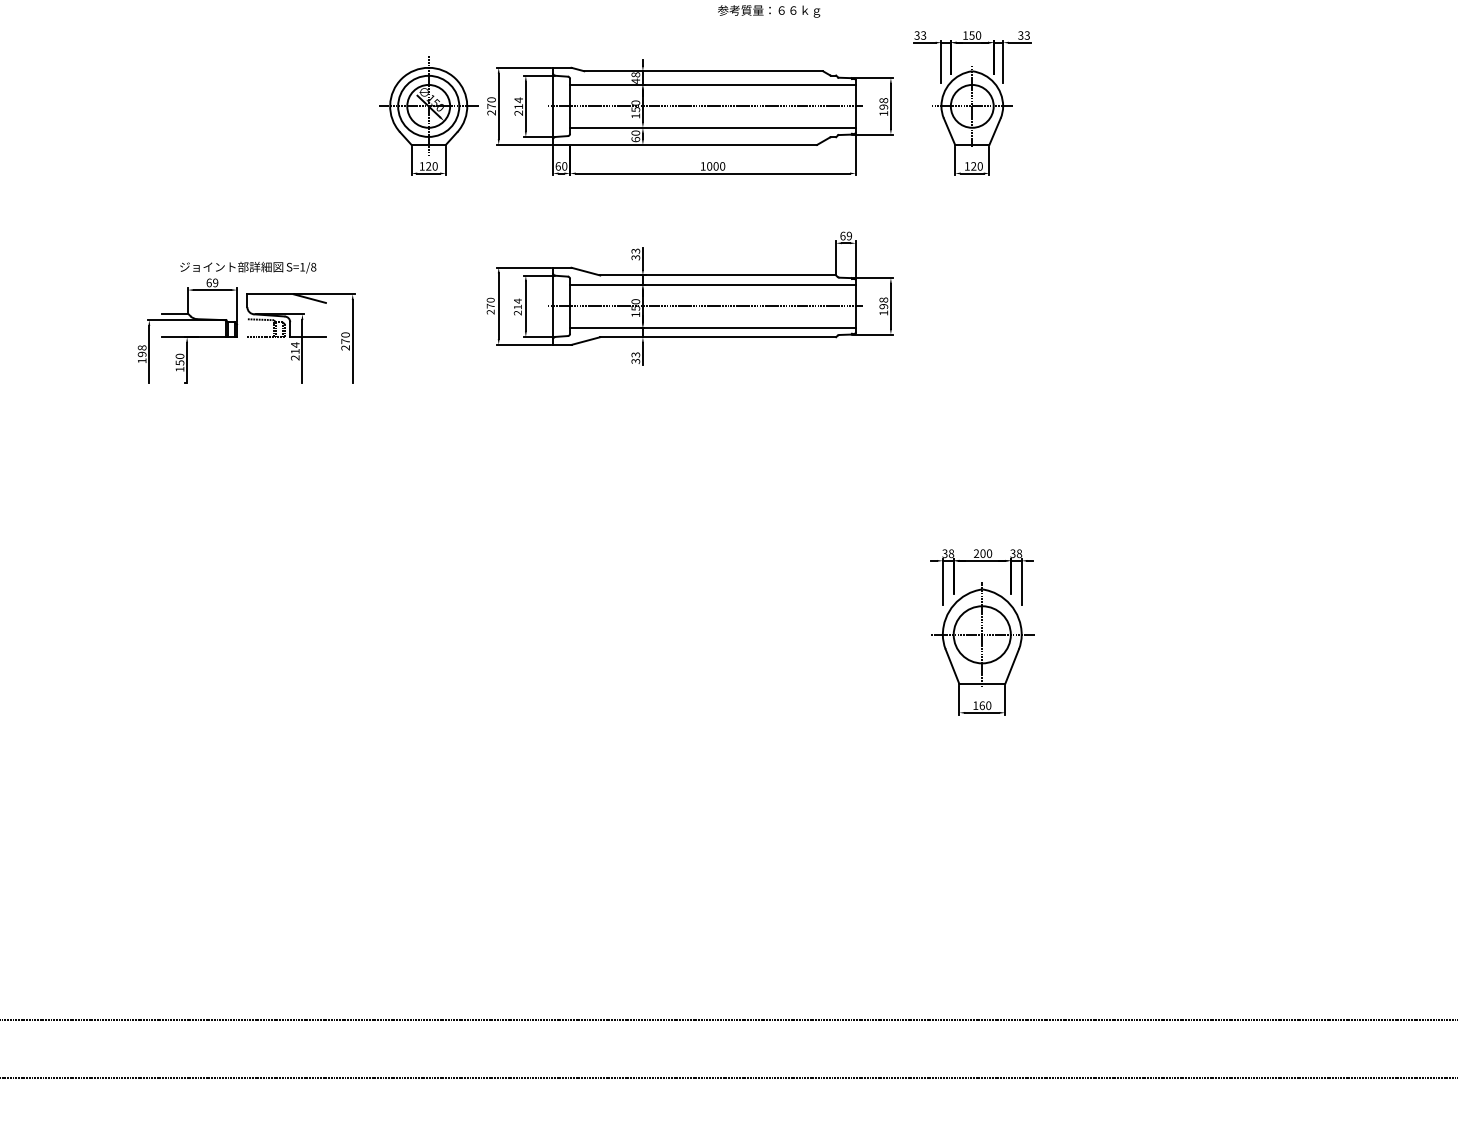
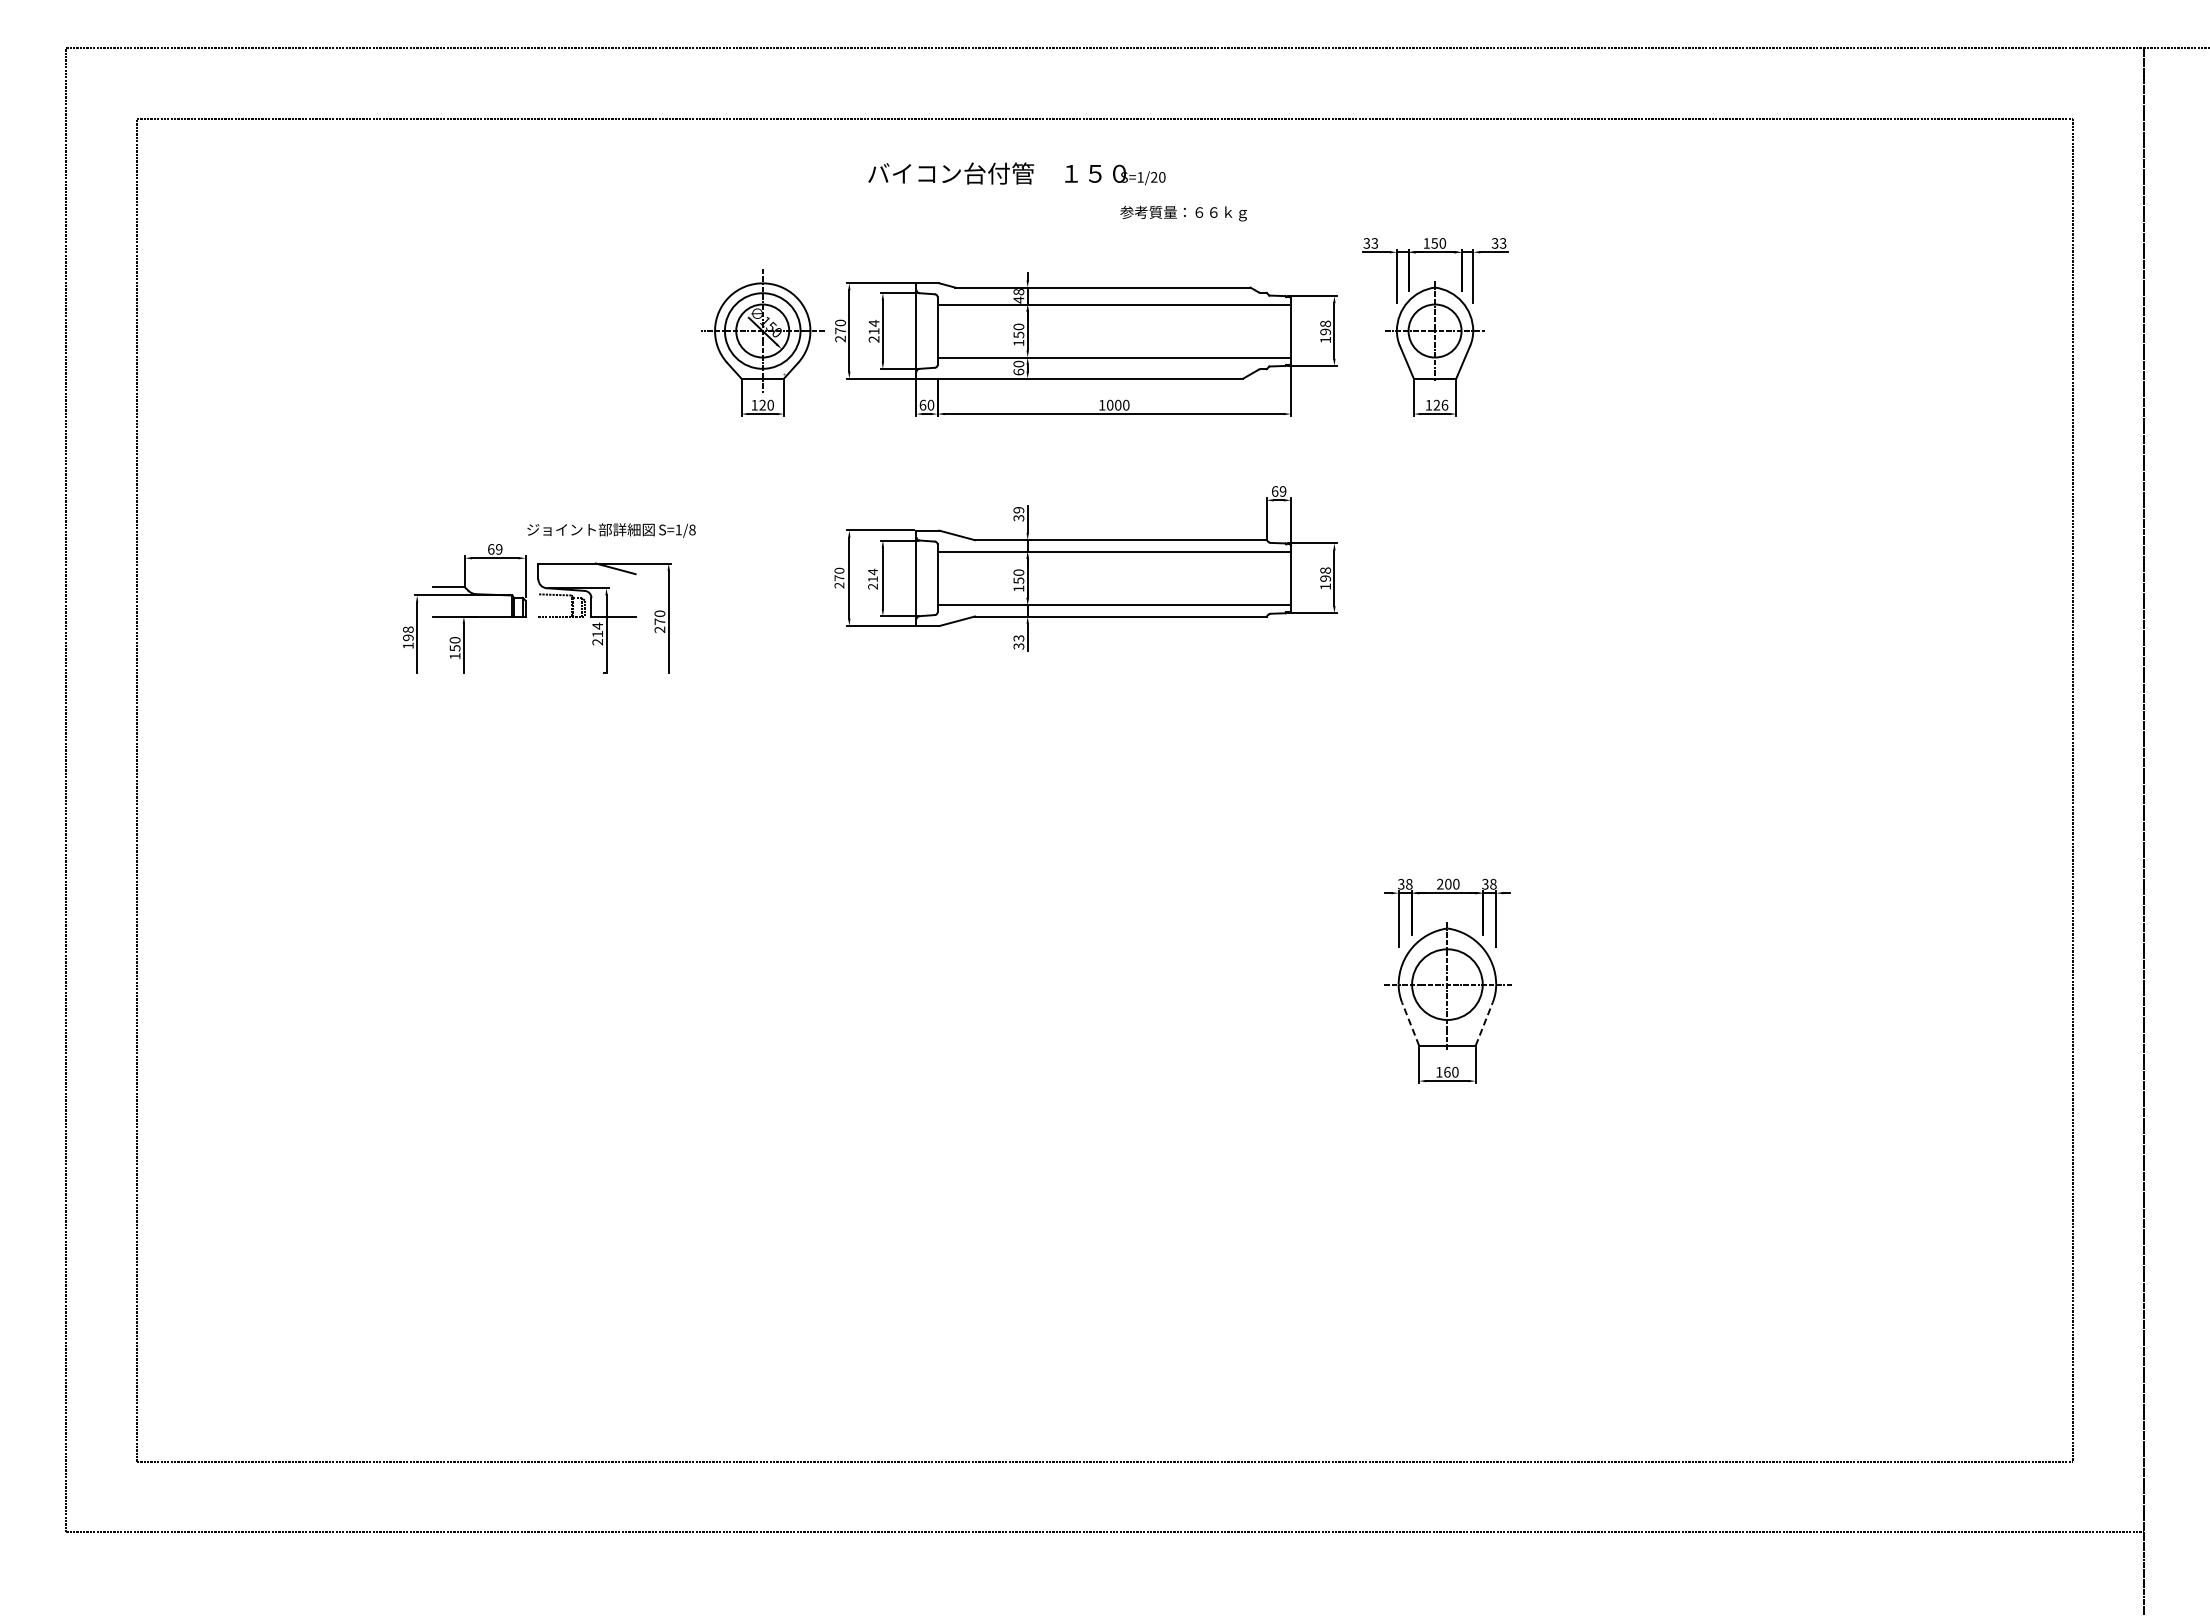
line: (705, 106) -> (1104, 331), removed
text: (979, 165) -> (1444, 404), 120 -> 126
text: (636, 251) -> (1019, 510), 33 -> 39
text: (248, 267) -> (611, 530), moved
line: (705, 306) -> (1104, 578), removed
line: (952, 666) -> (1410, 1023), solid -> dashed
line: (1012, 666) -> (1484, 1023), solid -> dashed

